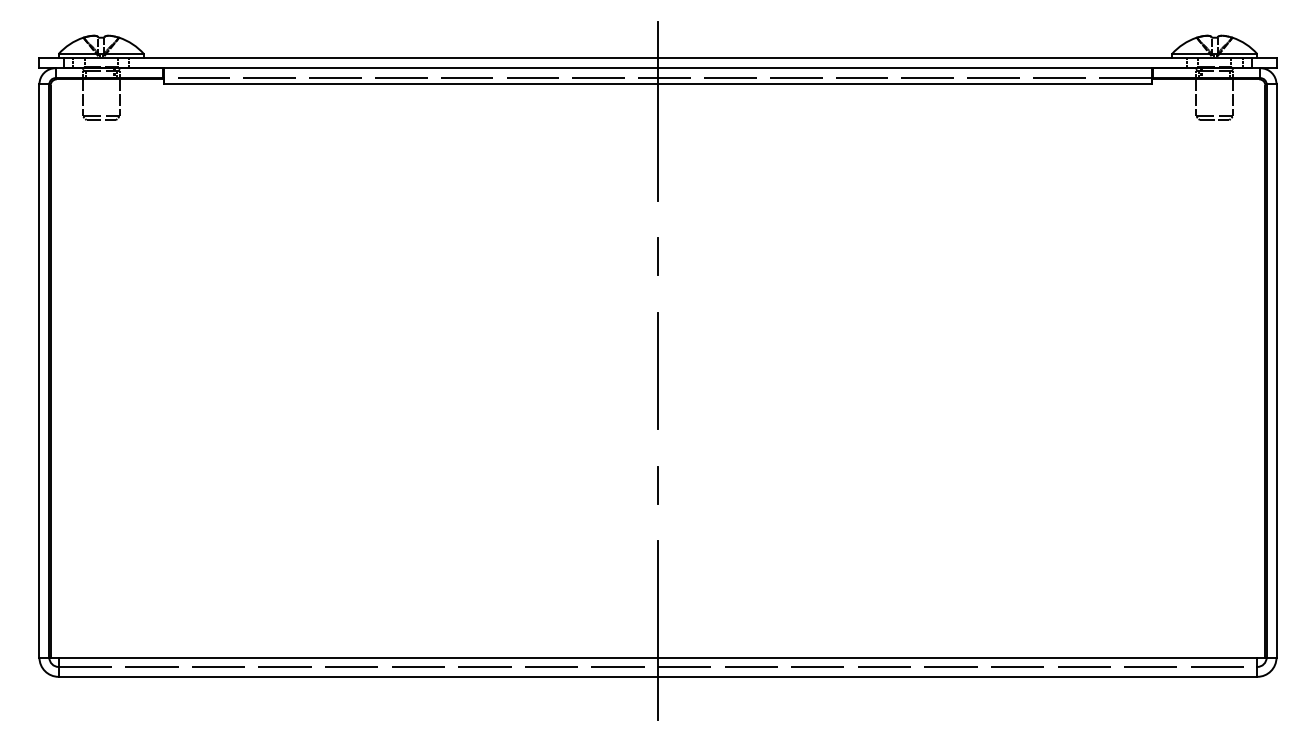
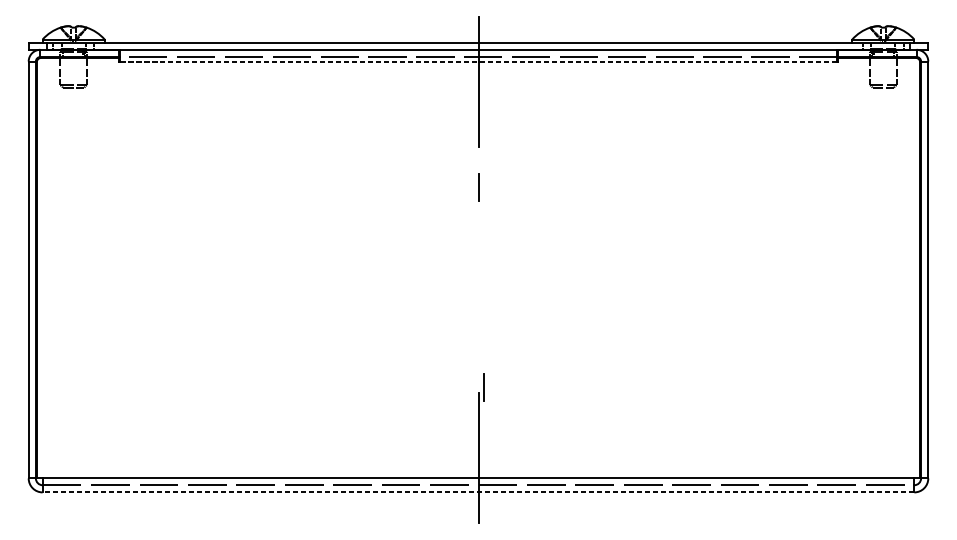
line: (658, 84) -> (478, 61), solid -> dashed
line: (658, 370) -> (478, 269), removed
line: (657, 485) -> (483, 387), moved
line: (657, 676) -> (478, 492), solid -> dashed

